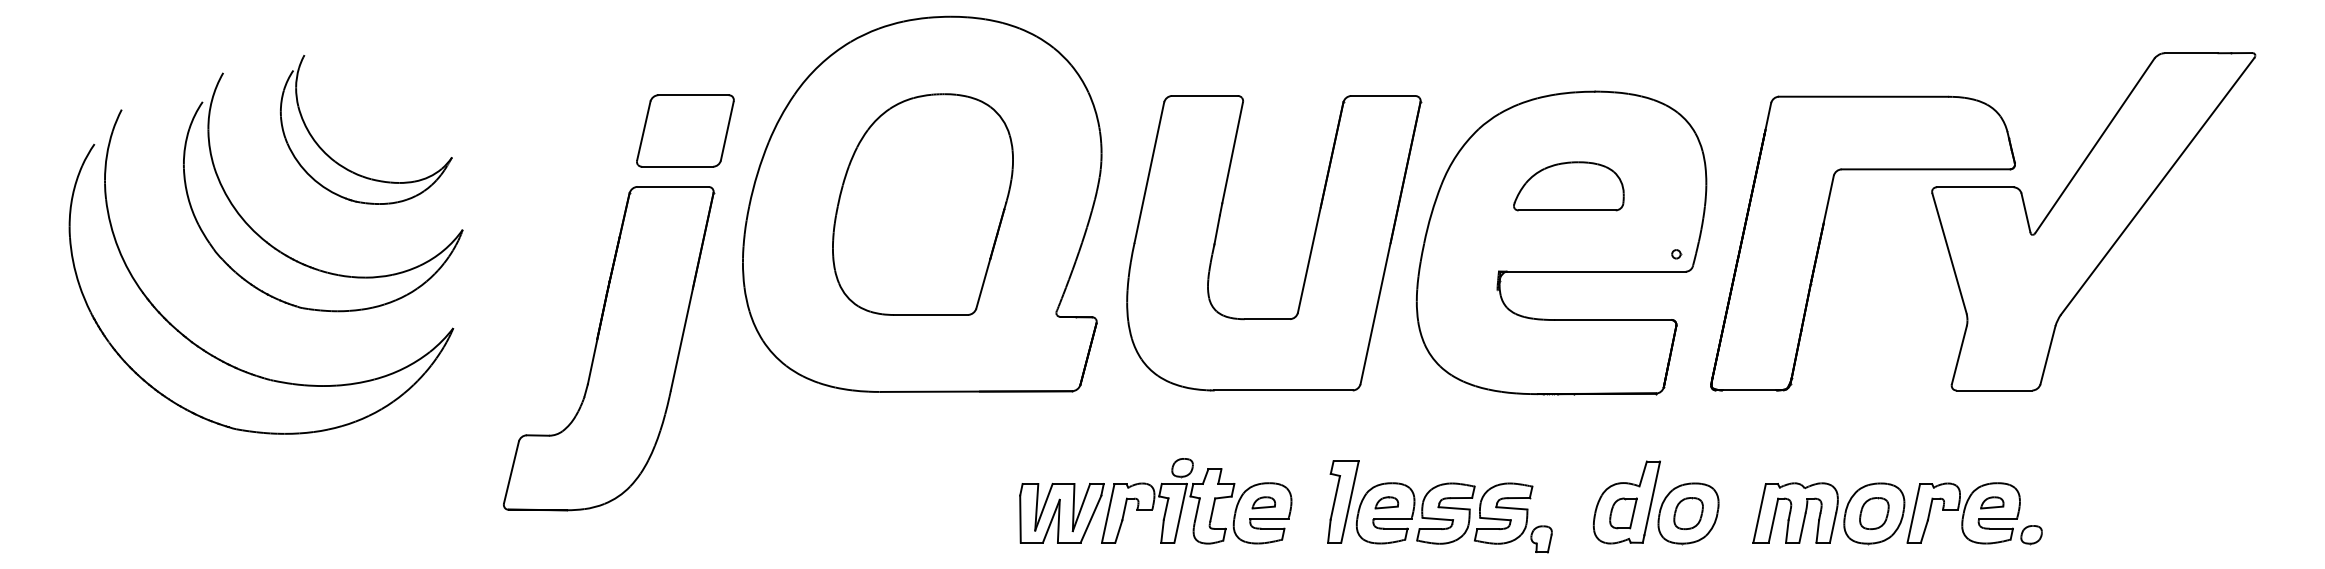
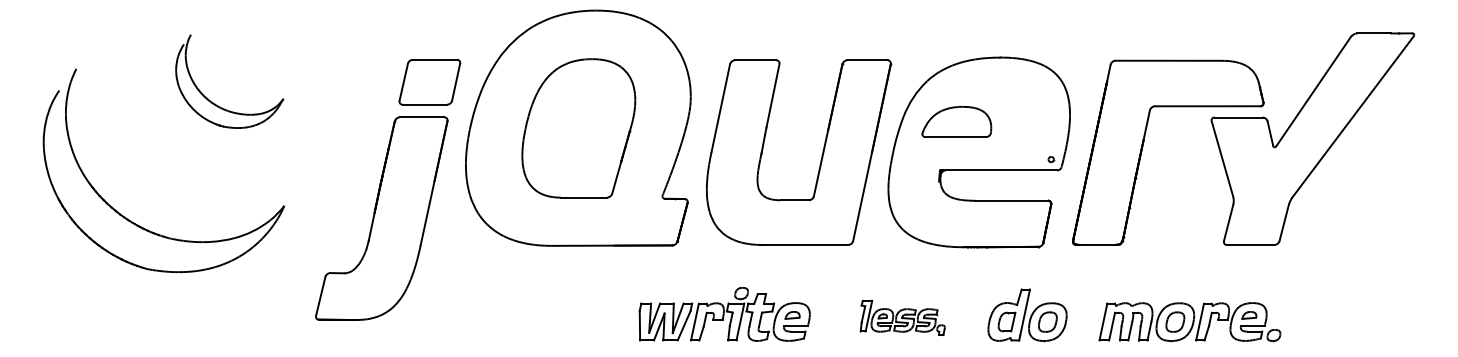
part: (1568, 185) -> (956, 121), moved
part: (287, 254) -> (180, 159), removed
part: (1656, 502) -> (1027, 315), moved
part: (1439, 506) -> (902, 317), size x0.6

